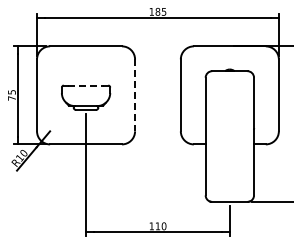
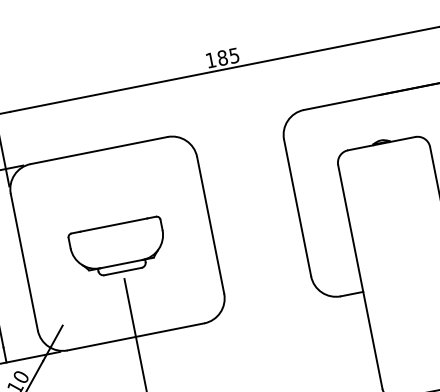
line: (86, 85) -> (114, 224), dashed -> solid
line: (135, 95) -> (211, 225), dashed -> solid

